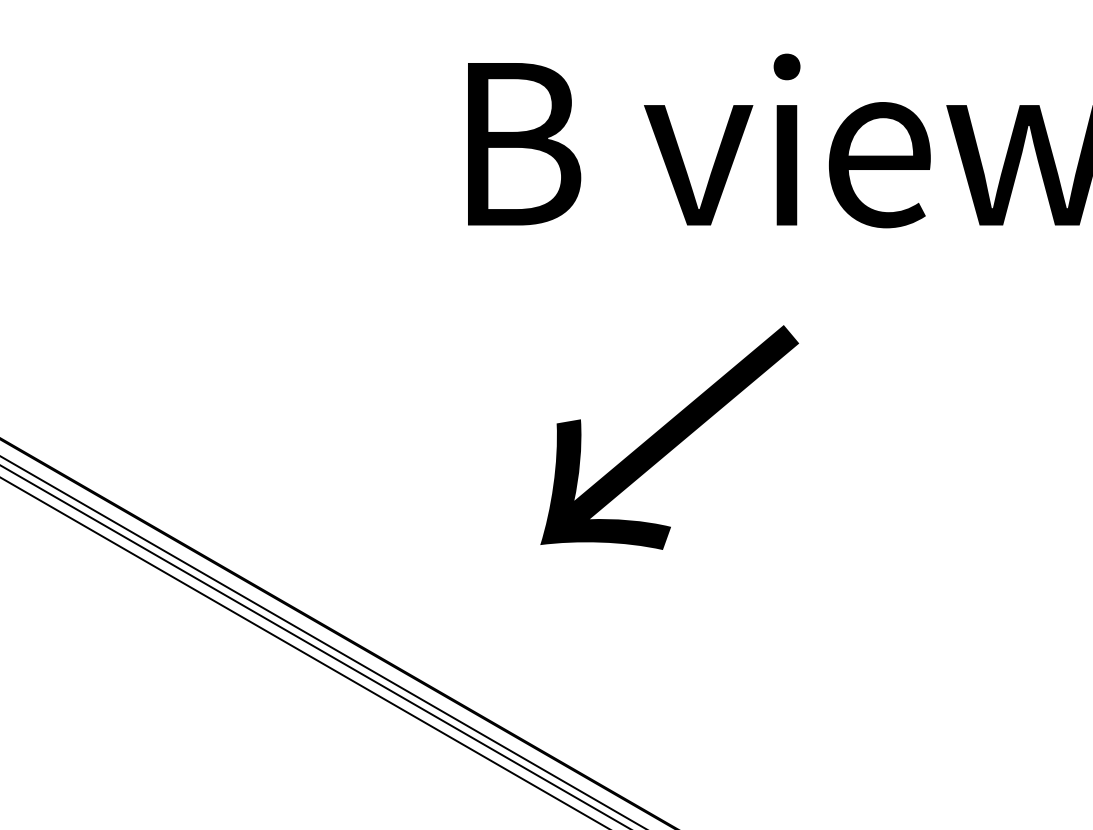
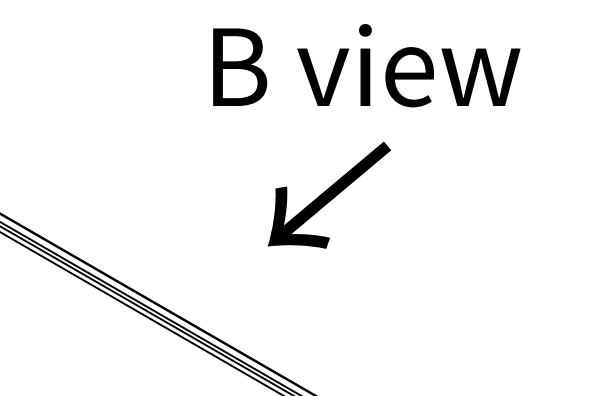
text: (667, 436) -> (328, 194), moved

